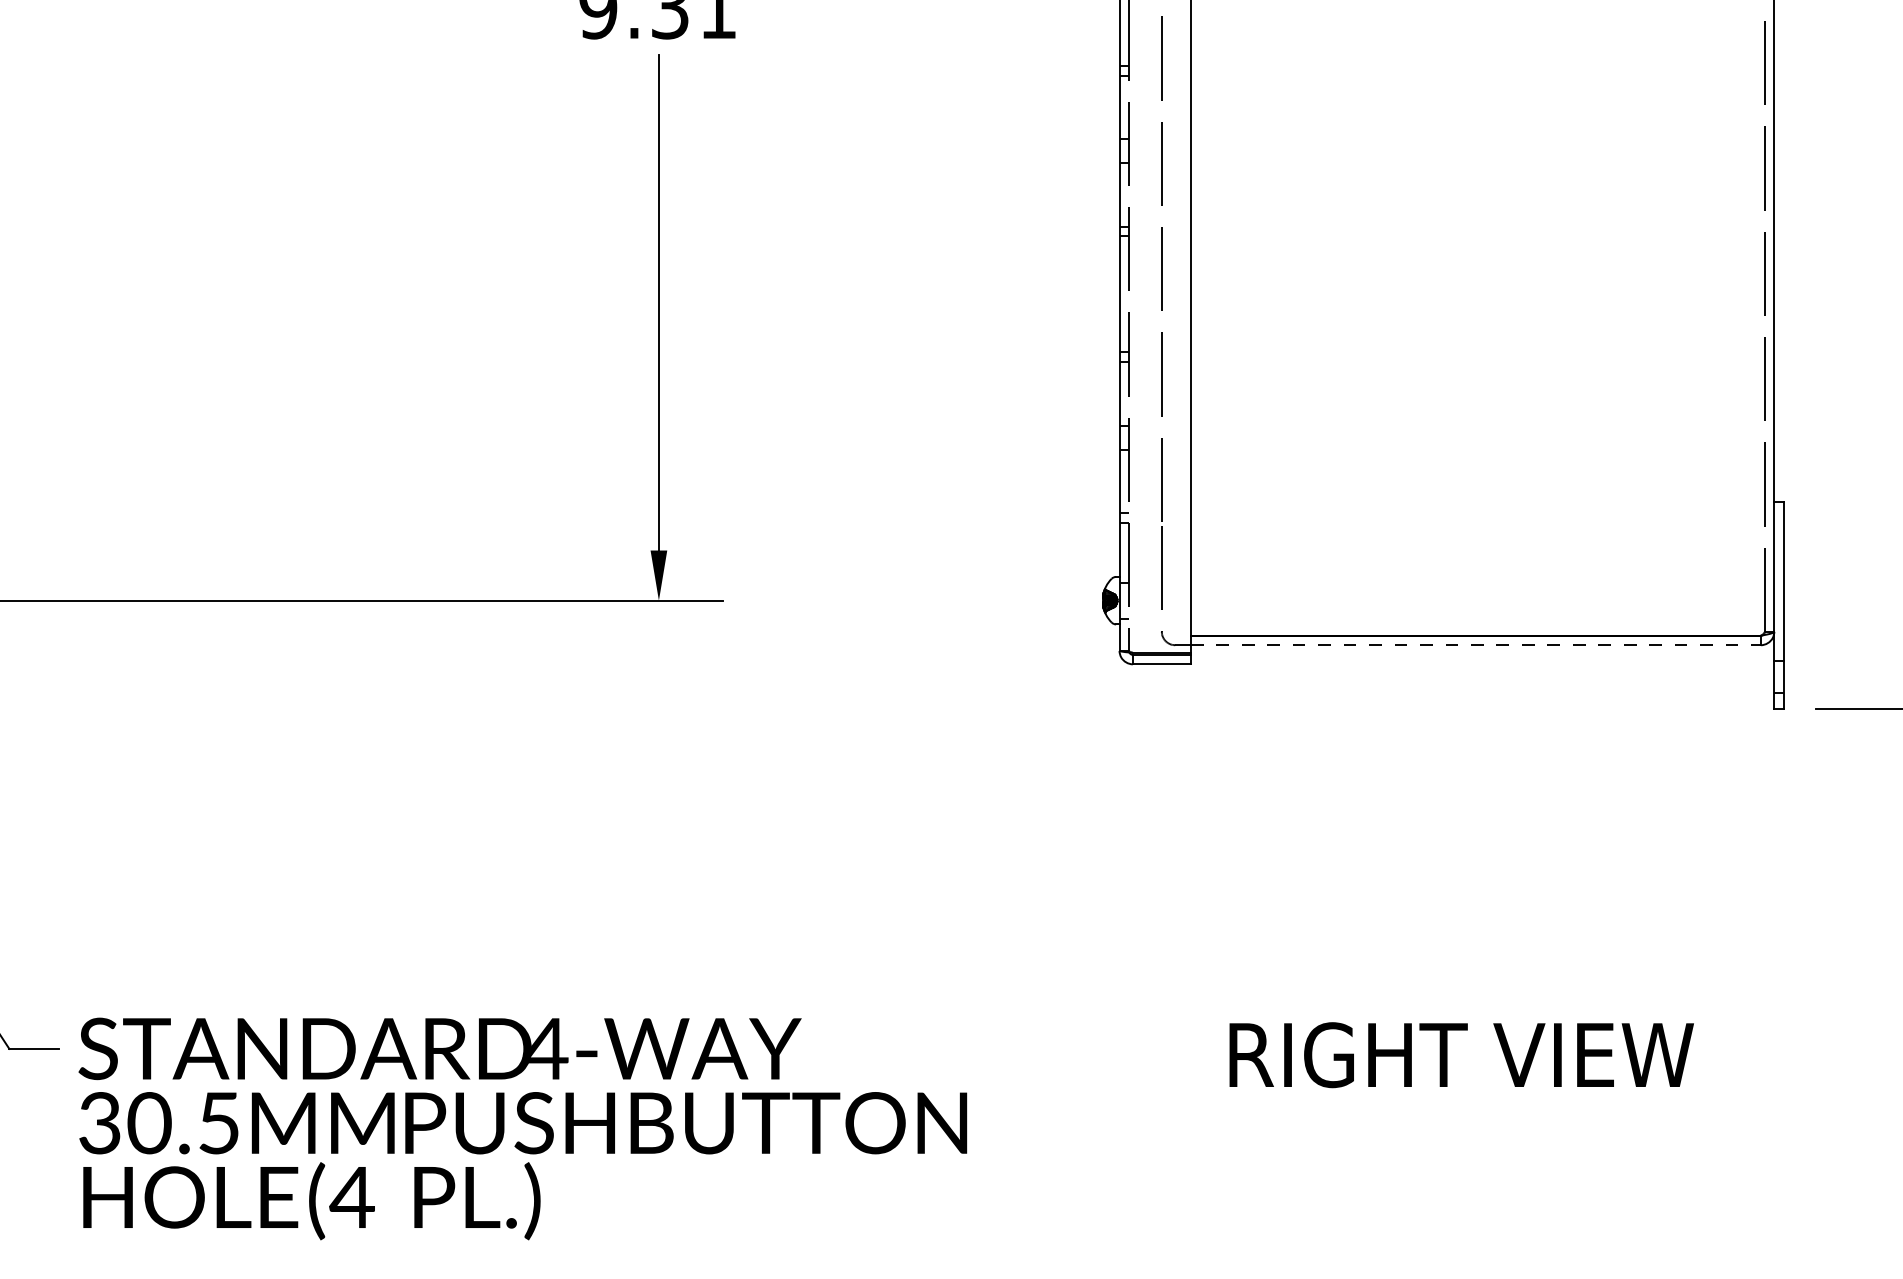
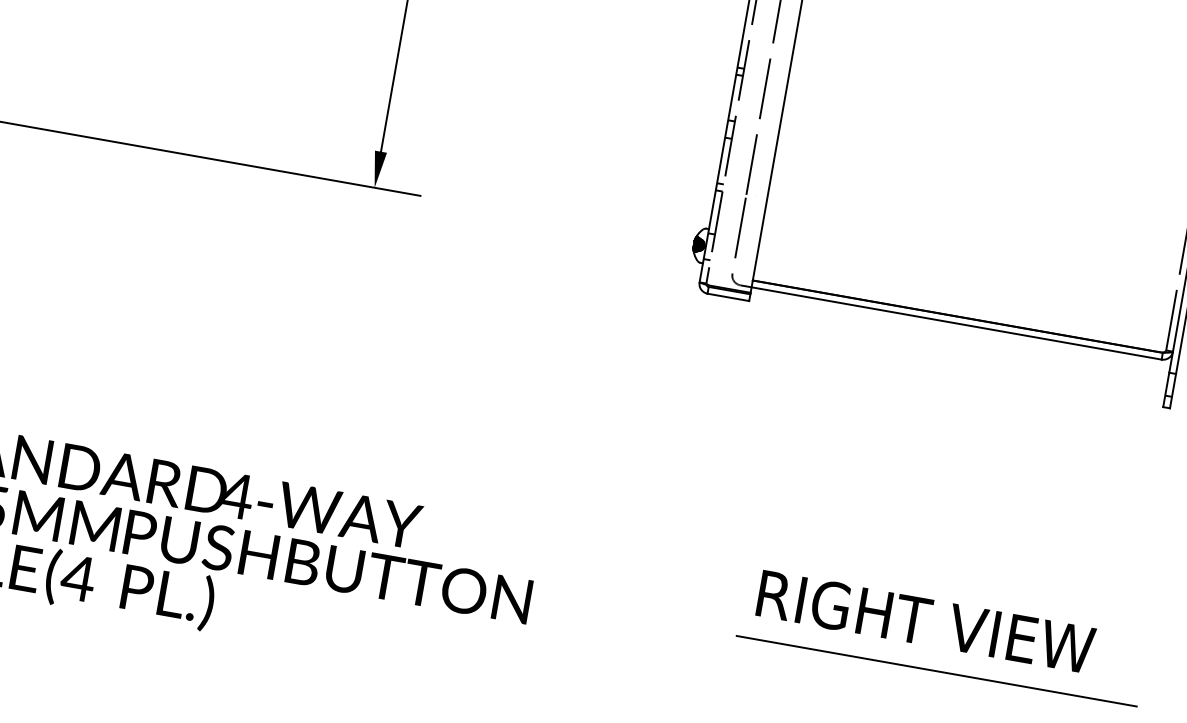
line: (1476, 645) -> (957, 323), dashed -> solid
text: (1461, 1055) -> (925, 622), moved
line: (1531, 1118) -> (936, 670), added

